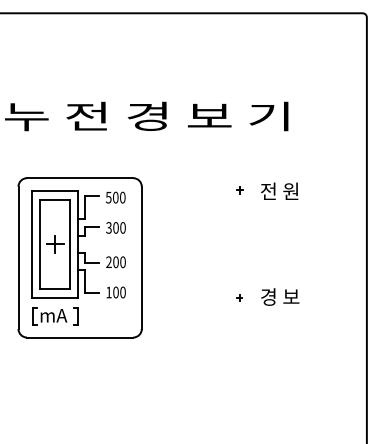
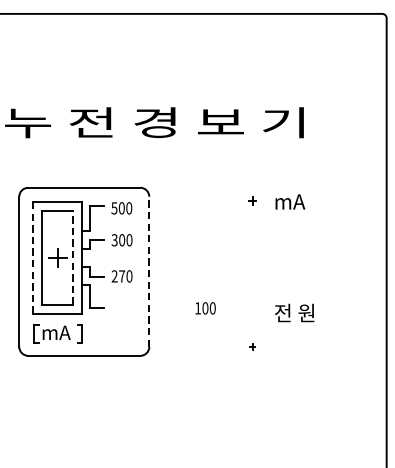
text: (279, 190) -> (294, 200), 전 원 -> mA
line: (31, 243) -> (32, 256), solid -> dashed
line: (69, 244) -> (73, 257), solid -> dashed
line: (141, 257) -> (148, 271), solid -> dashed
text: (115, 262) -> (121, 276), 200 -> 270
text: (115, 292) -> (204, 308), moved
text: (280, 296) -> (295, 312), 경 보 -> 전 원
part: (239, 297) -> (252, 346), moved

